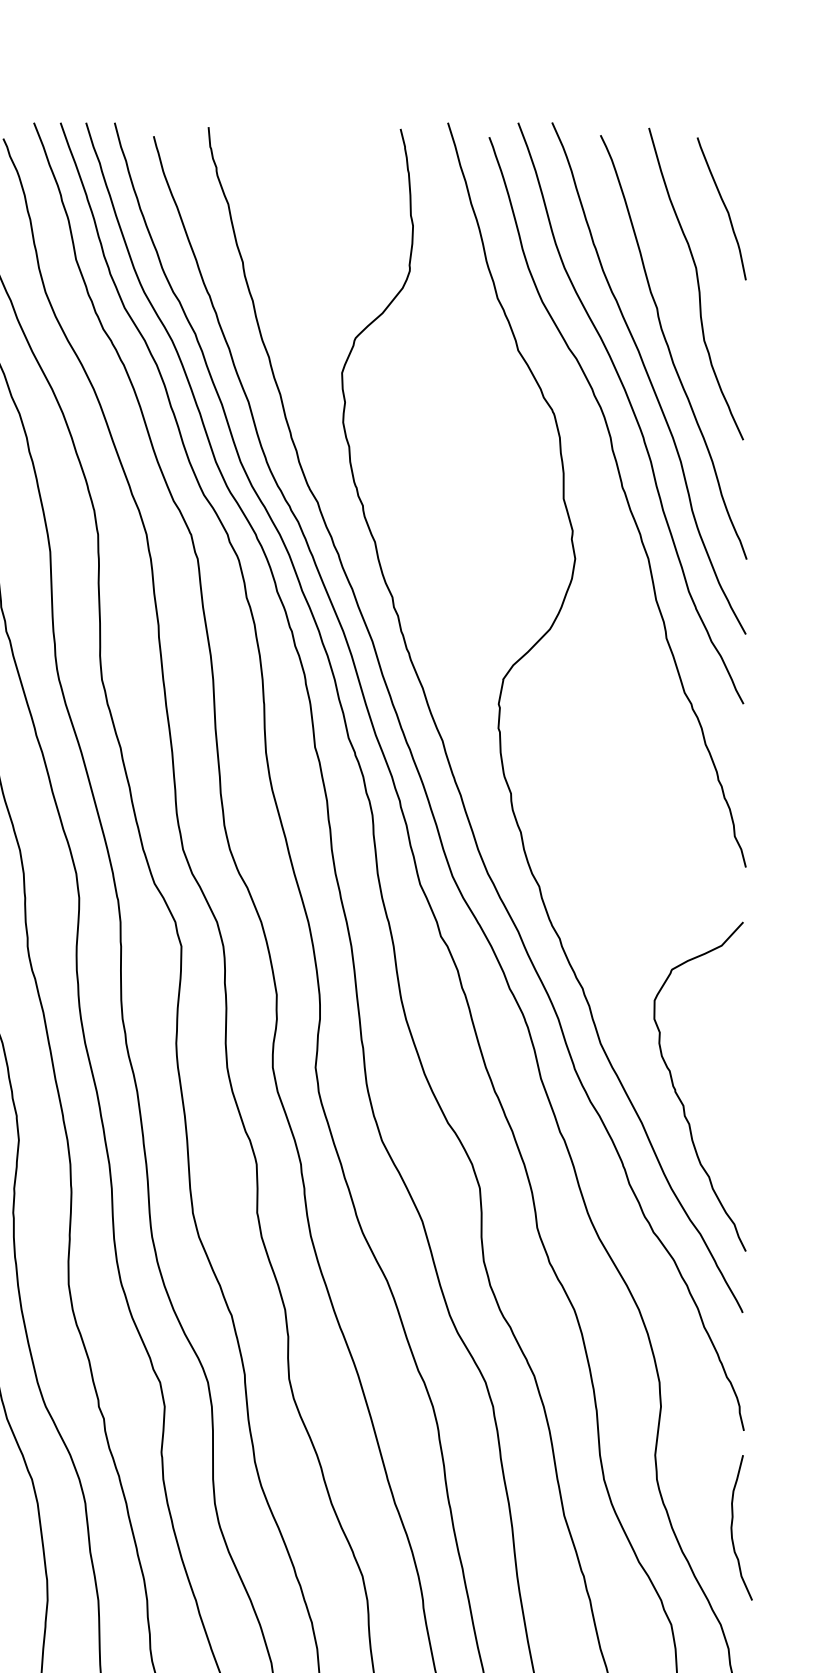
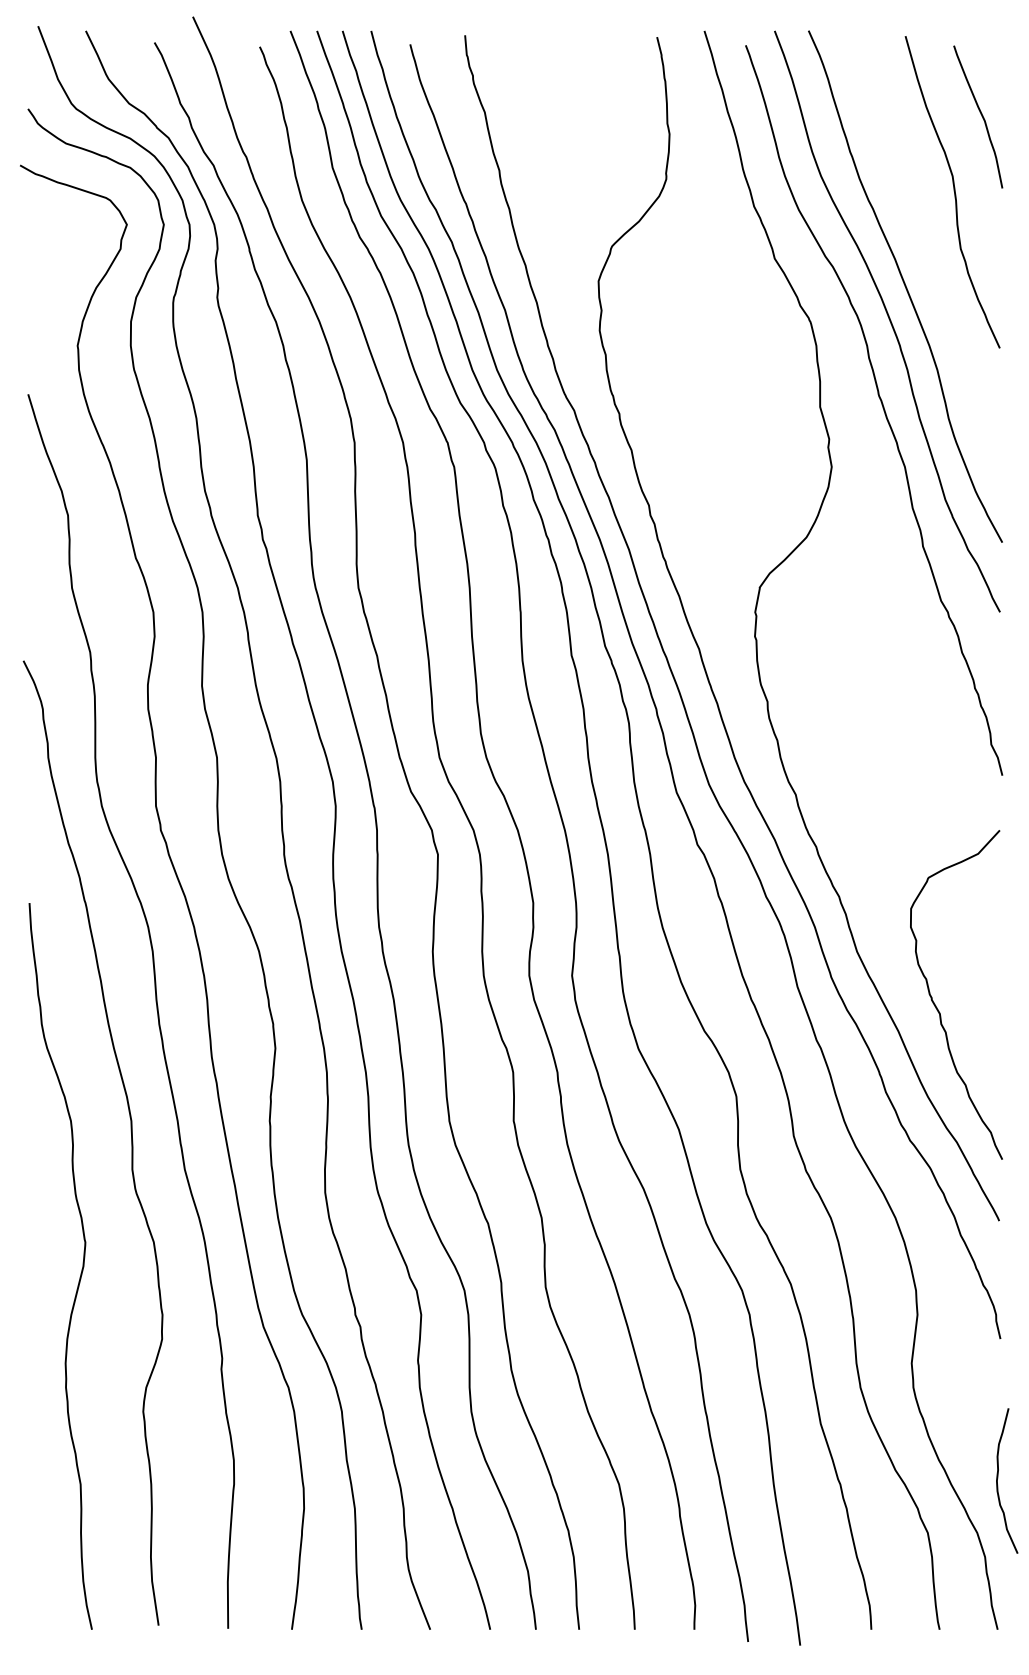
curve: (670, 348) -> (926, 256), removed
curve: (733, 1525) -> (998, 1478), moved

